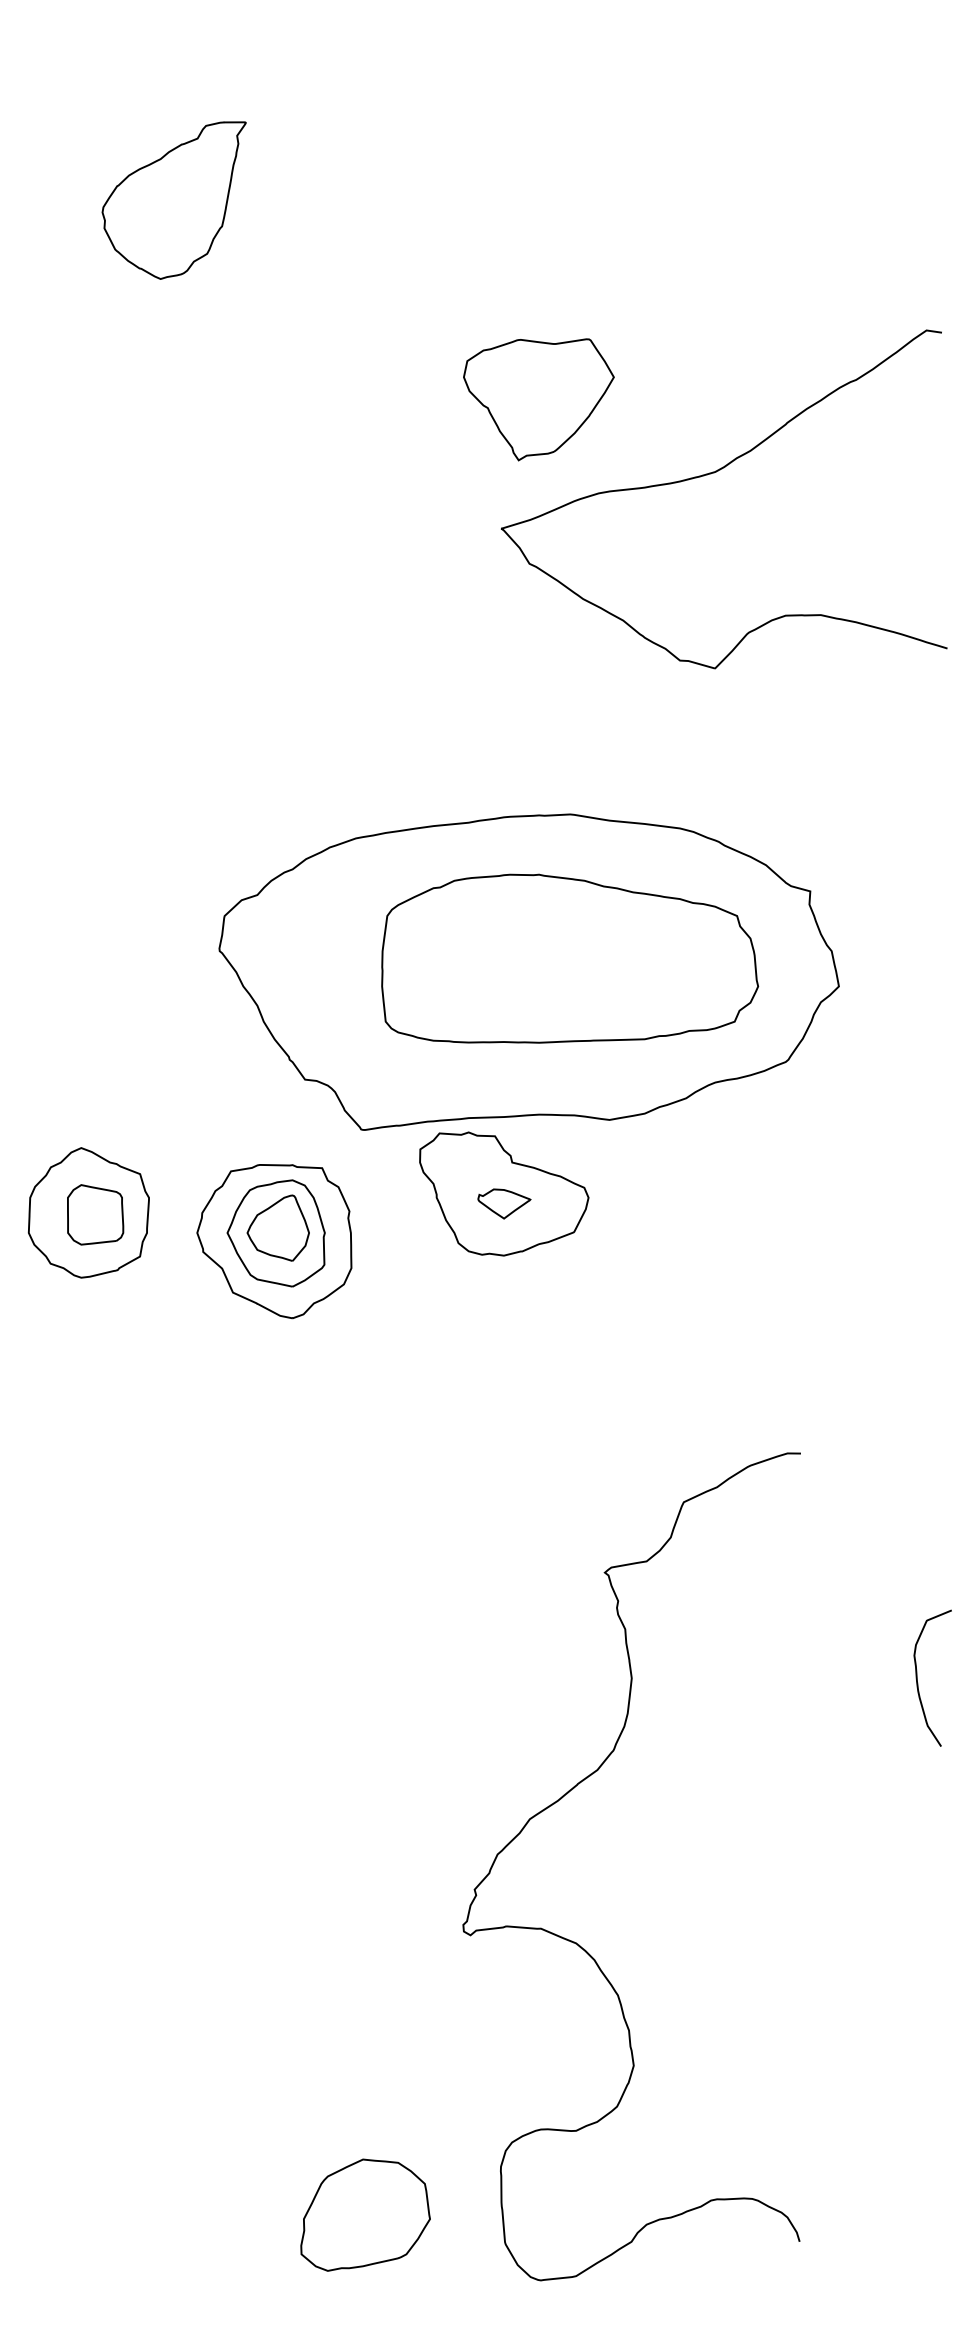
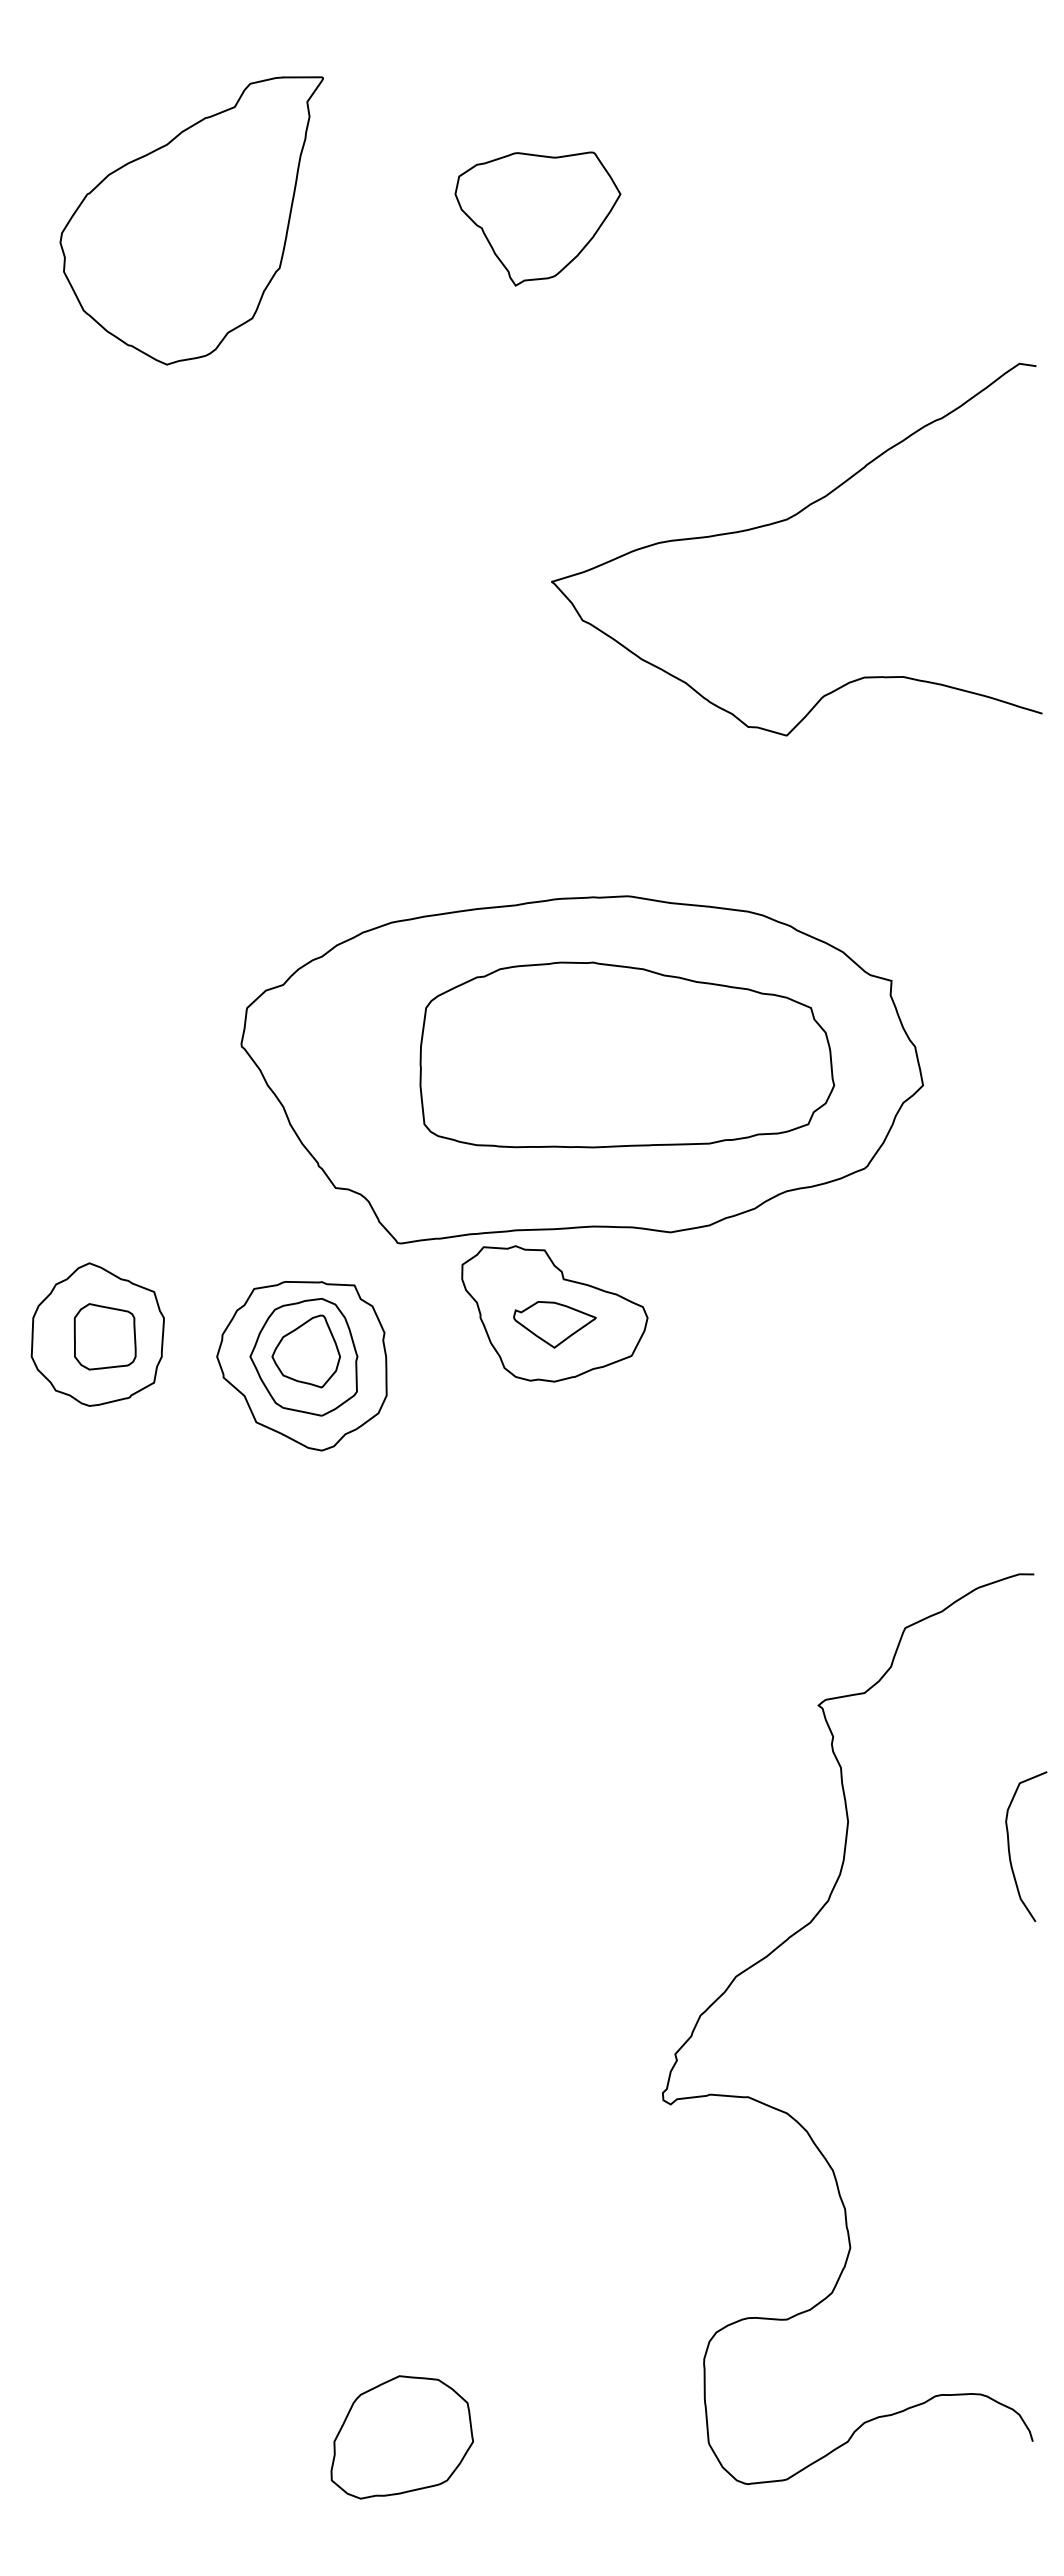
part: (174, 200) -> (191, 220), size x1.67
part: (538, 399) -> (537, 218), moved
part: (503, 1203) -> (554, 1324), size x1.43
curve: (576, 1942) -> (787, 2112), moved

